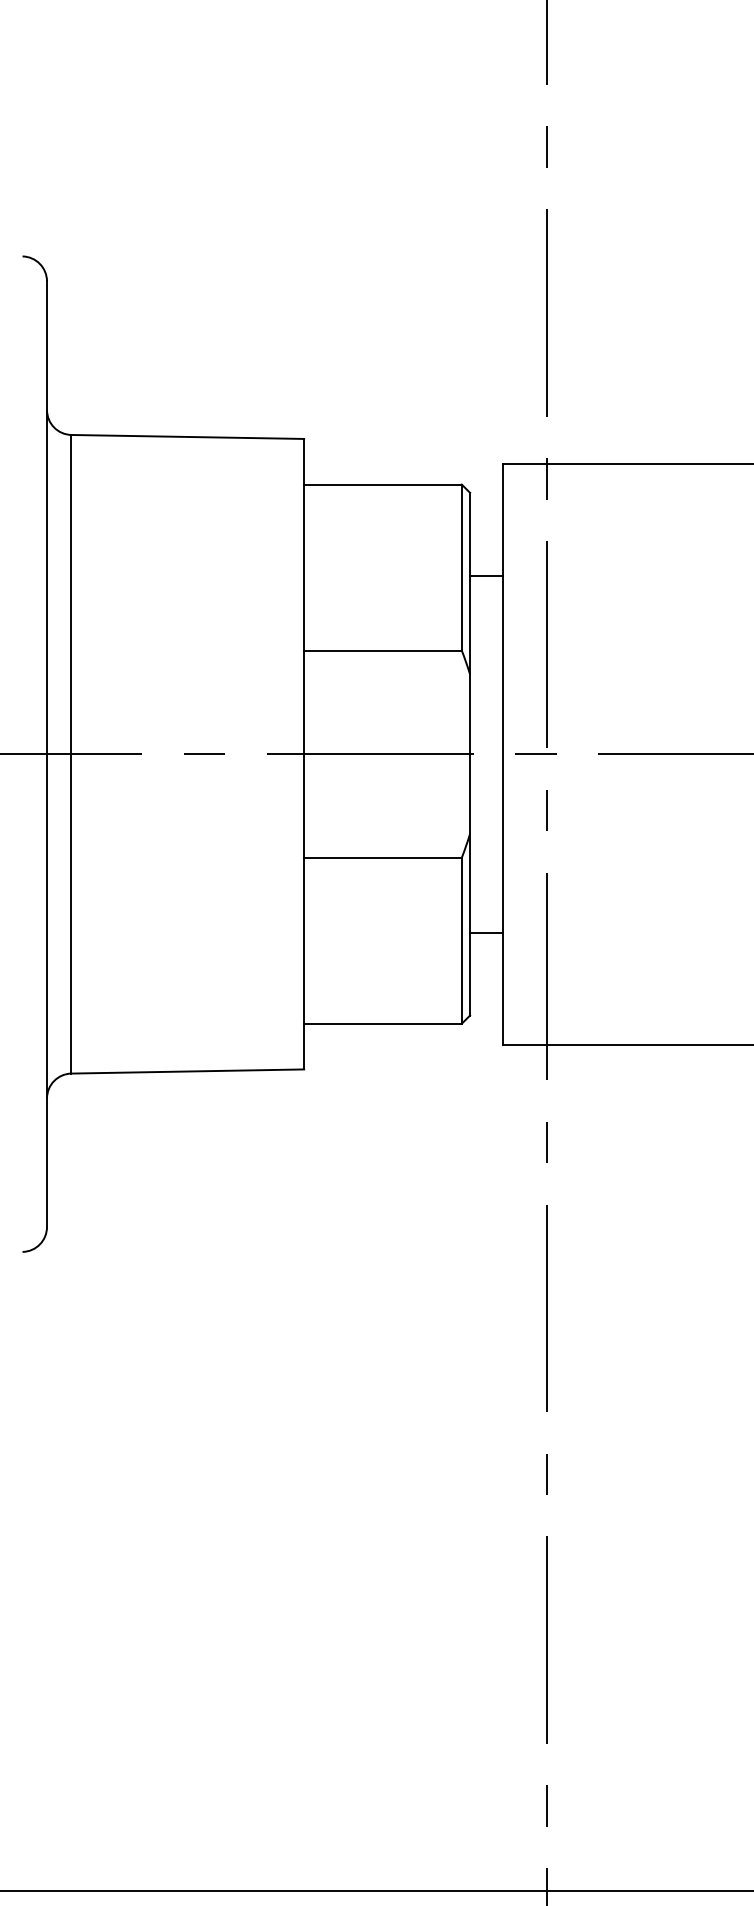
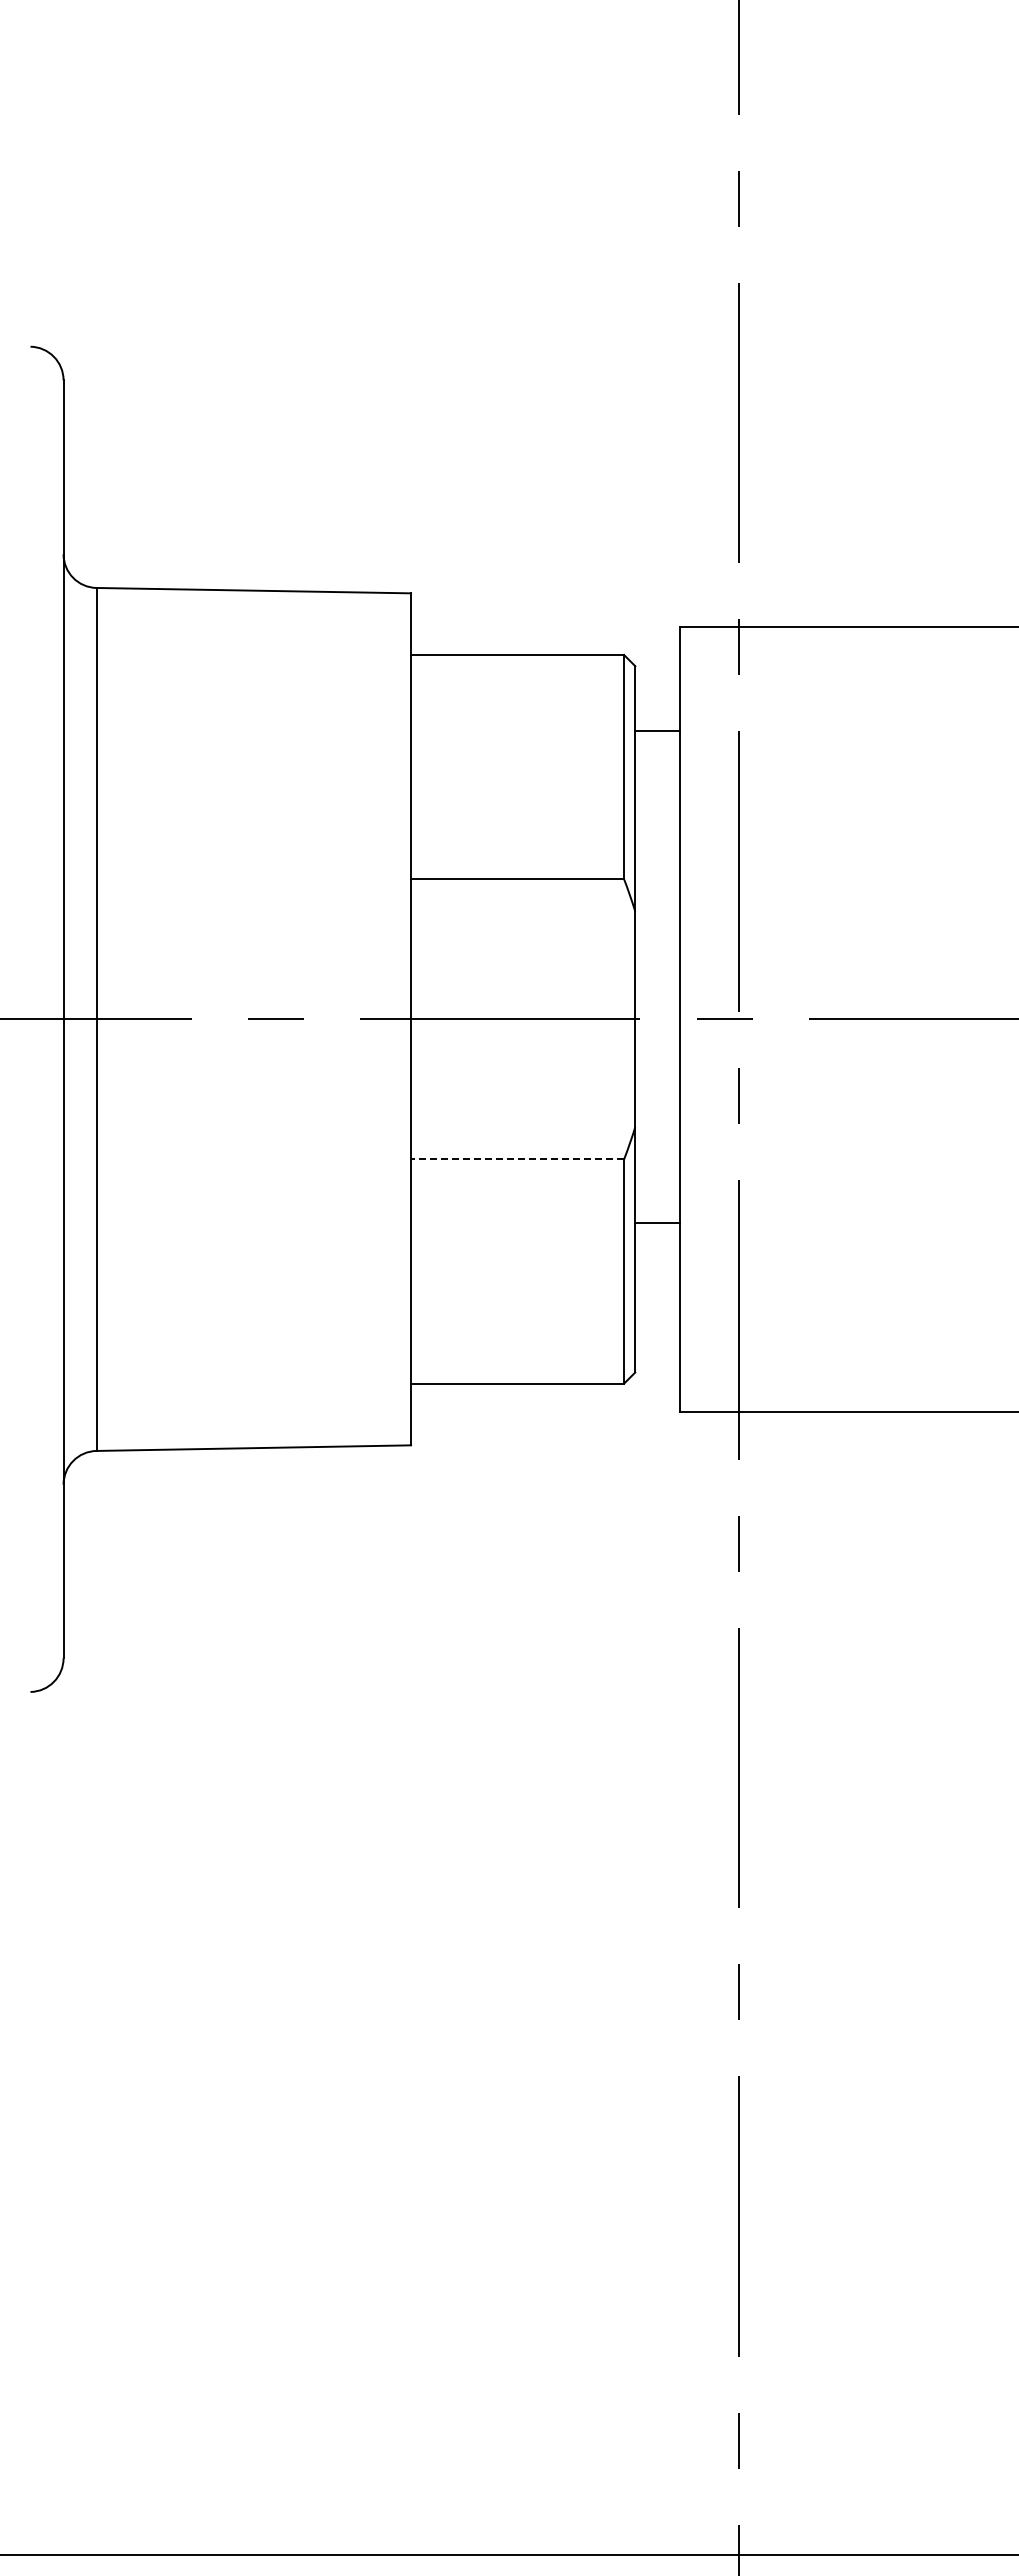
line: (486, 575) -> (657, 731), moved
line: (382, 857) -> (517, 1159), solid -> dashed
line: (486, 932) -> (657, 1223), moved

